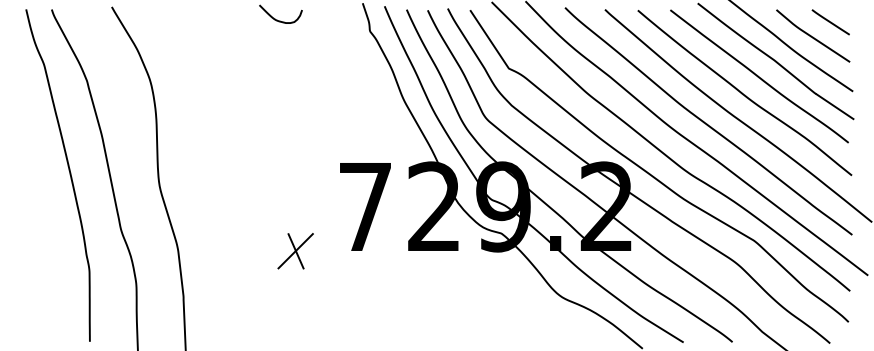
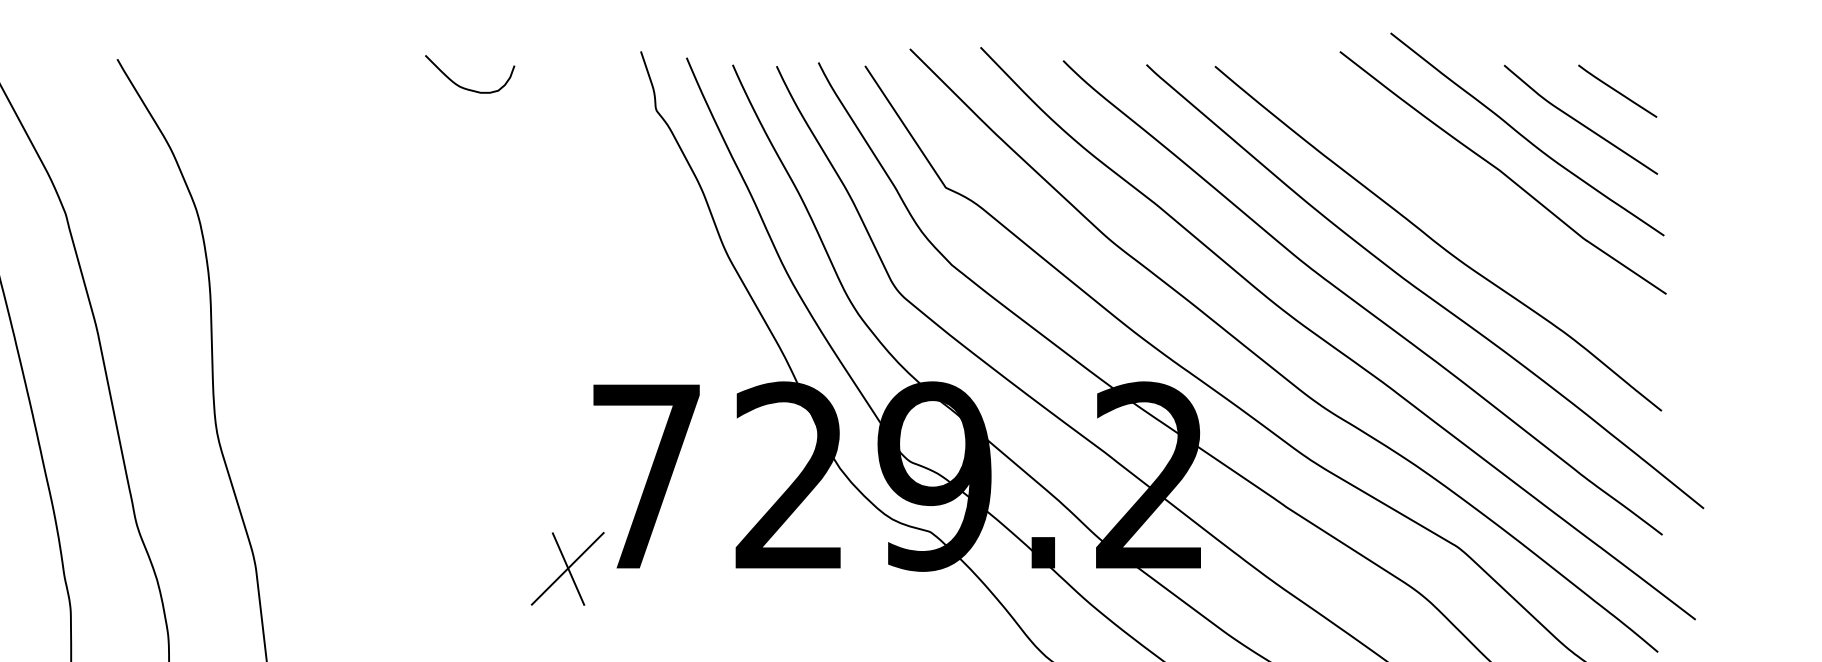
curve: (759, 76) -> (1468, 204), removed
part: (295, 251) -> (567, 569), moved

